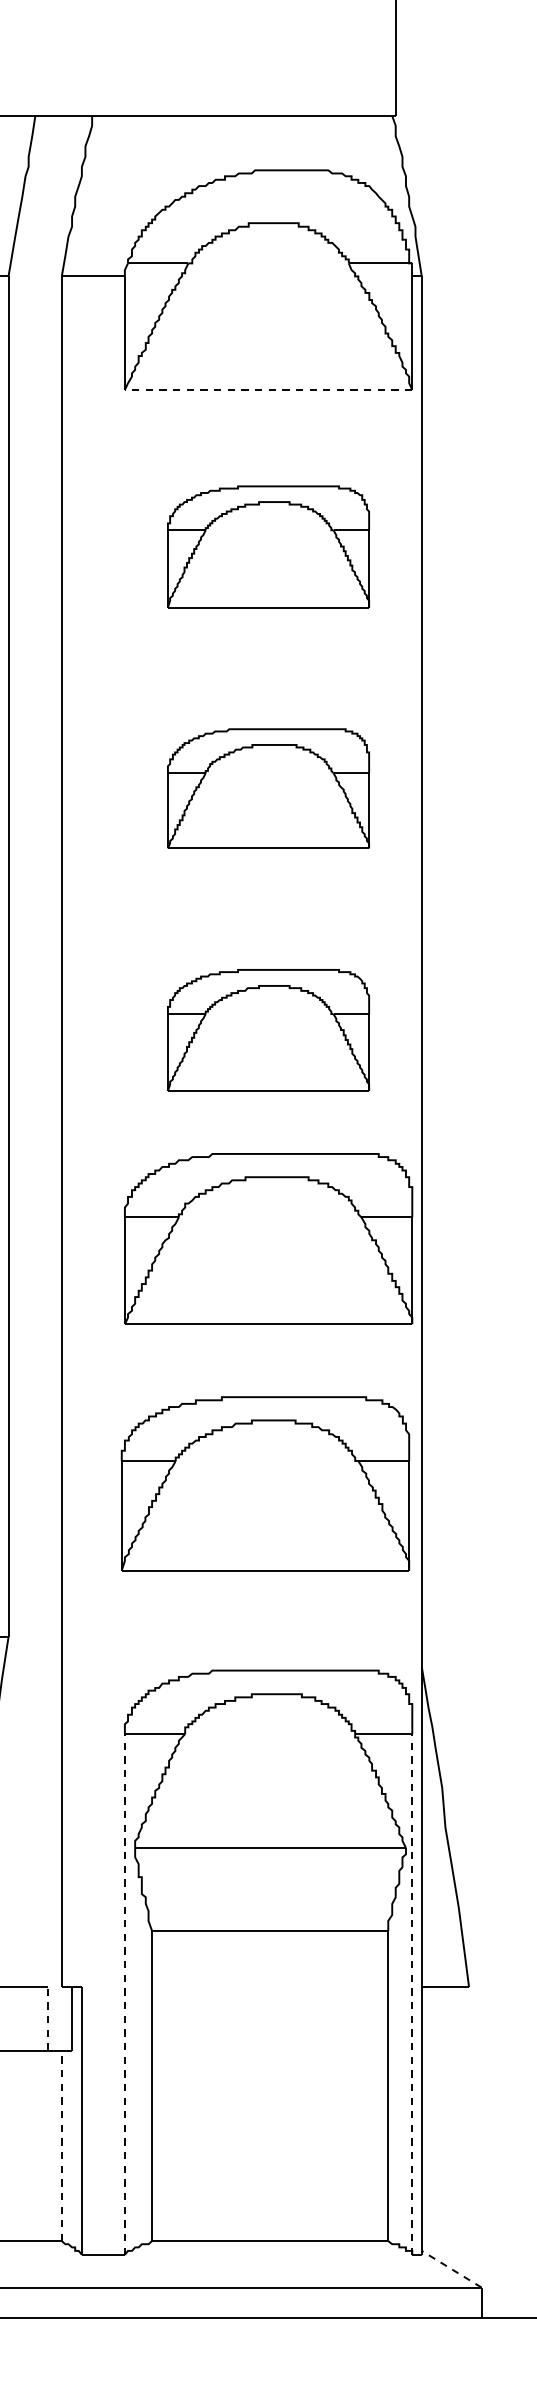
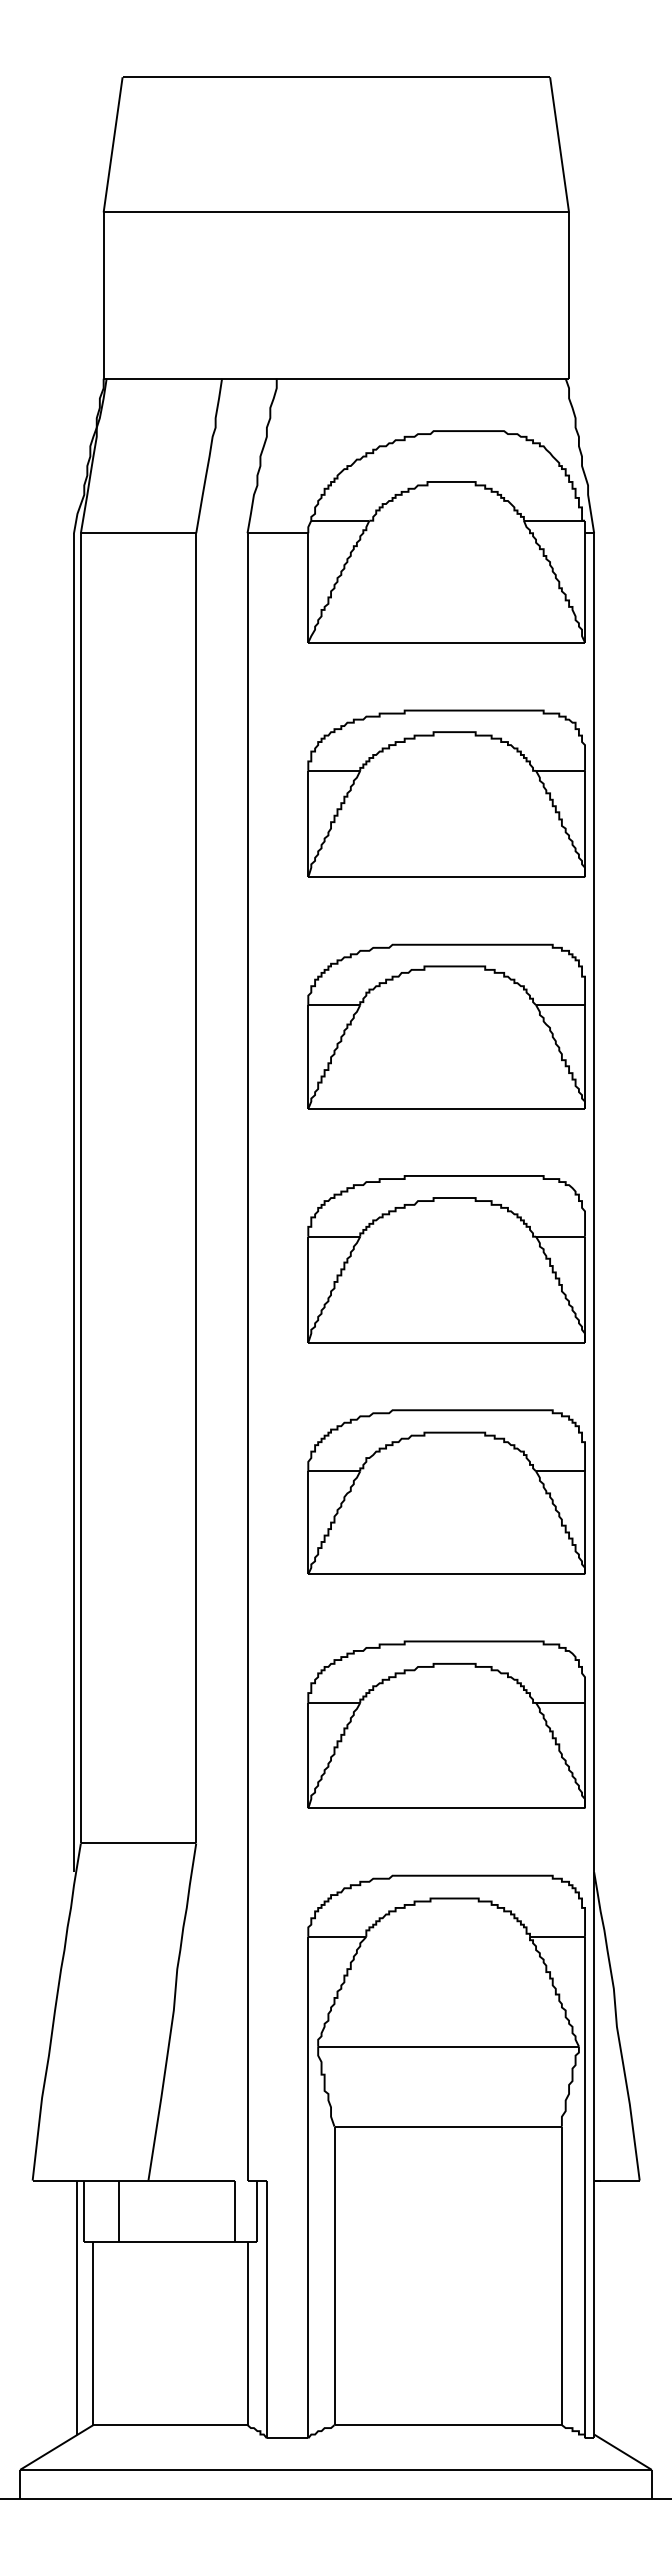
line: (268, 389) -> (446, 642), dashed -> solid
part: (268, 546) -> (446, 793), size x1.43
part: (268, 788) -> (446, 1026), size x1.43
part: (268, 1030) -> (446, 1259), size x1.43
part: (268, 1238) -> (446, 1491), moved
part: (265, 1483) -> (446, 1724), moved
line: (125, 1994) -> (308, 2187), dashed -> solid
line: (412, 1994) -> (585, 2187), dashed -> solid
line: (48, 2019) -> (234, 2211), dashed -> solid
line: (61, 2145) -> (247, 2333), dashed -> solid
line: (452, 2269) -> (623, 2452), dashed -> solid

